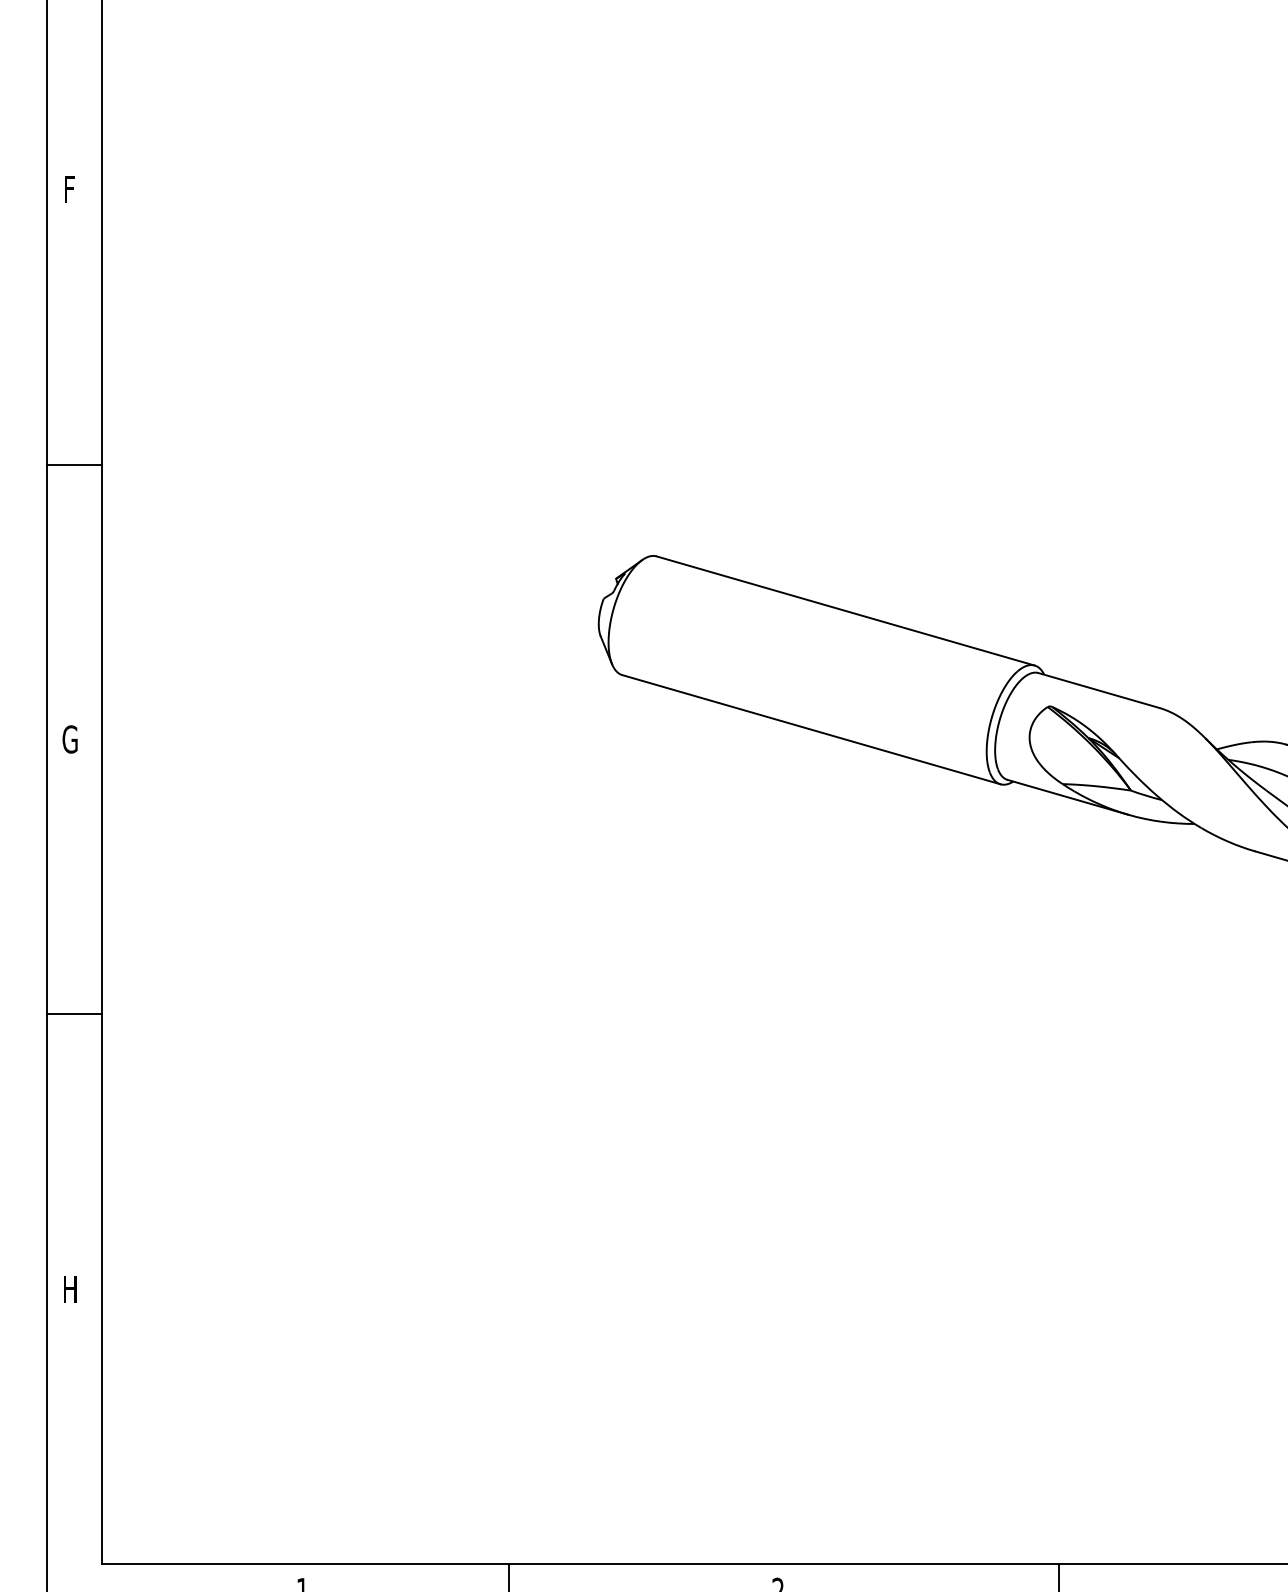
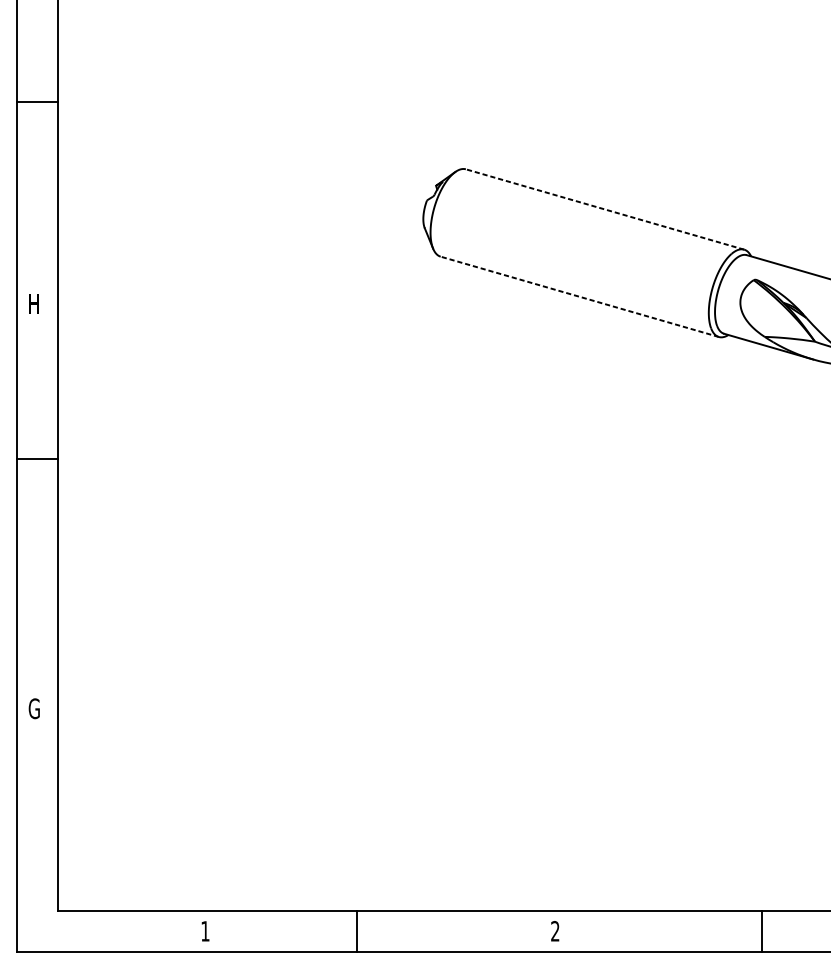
line: (845, 610) -> (604, 209), solid -> dashed
line: (811, 729) -> (579, 296), solid -> dashed
text: (69, 739) -> (33, 304), G -> H
line: (74, 1014) -> (37, 459), moved
text: (69, 1289) -> (33, 708), H -> G

